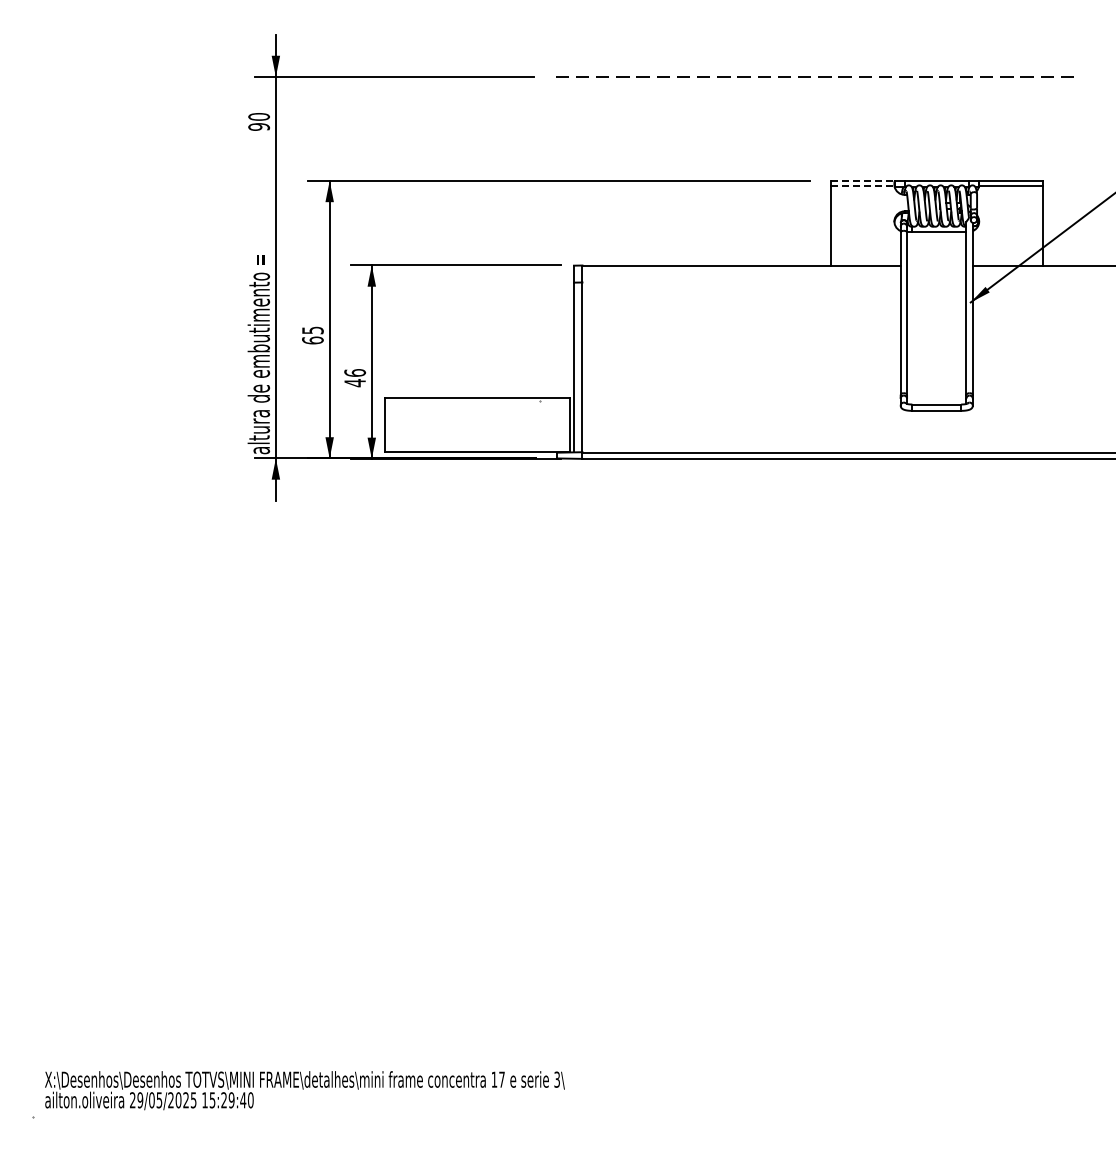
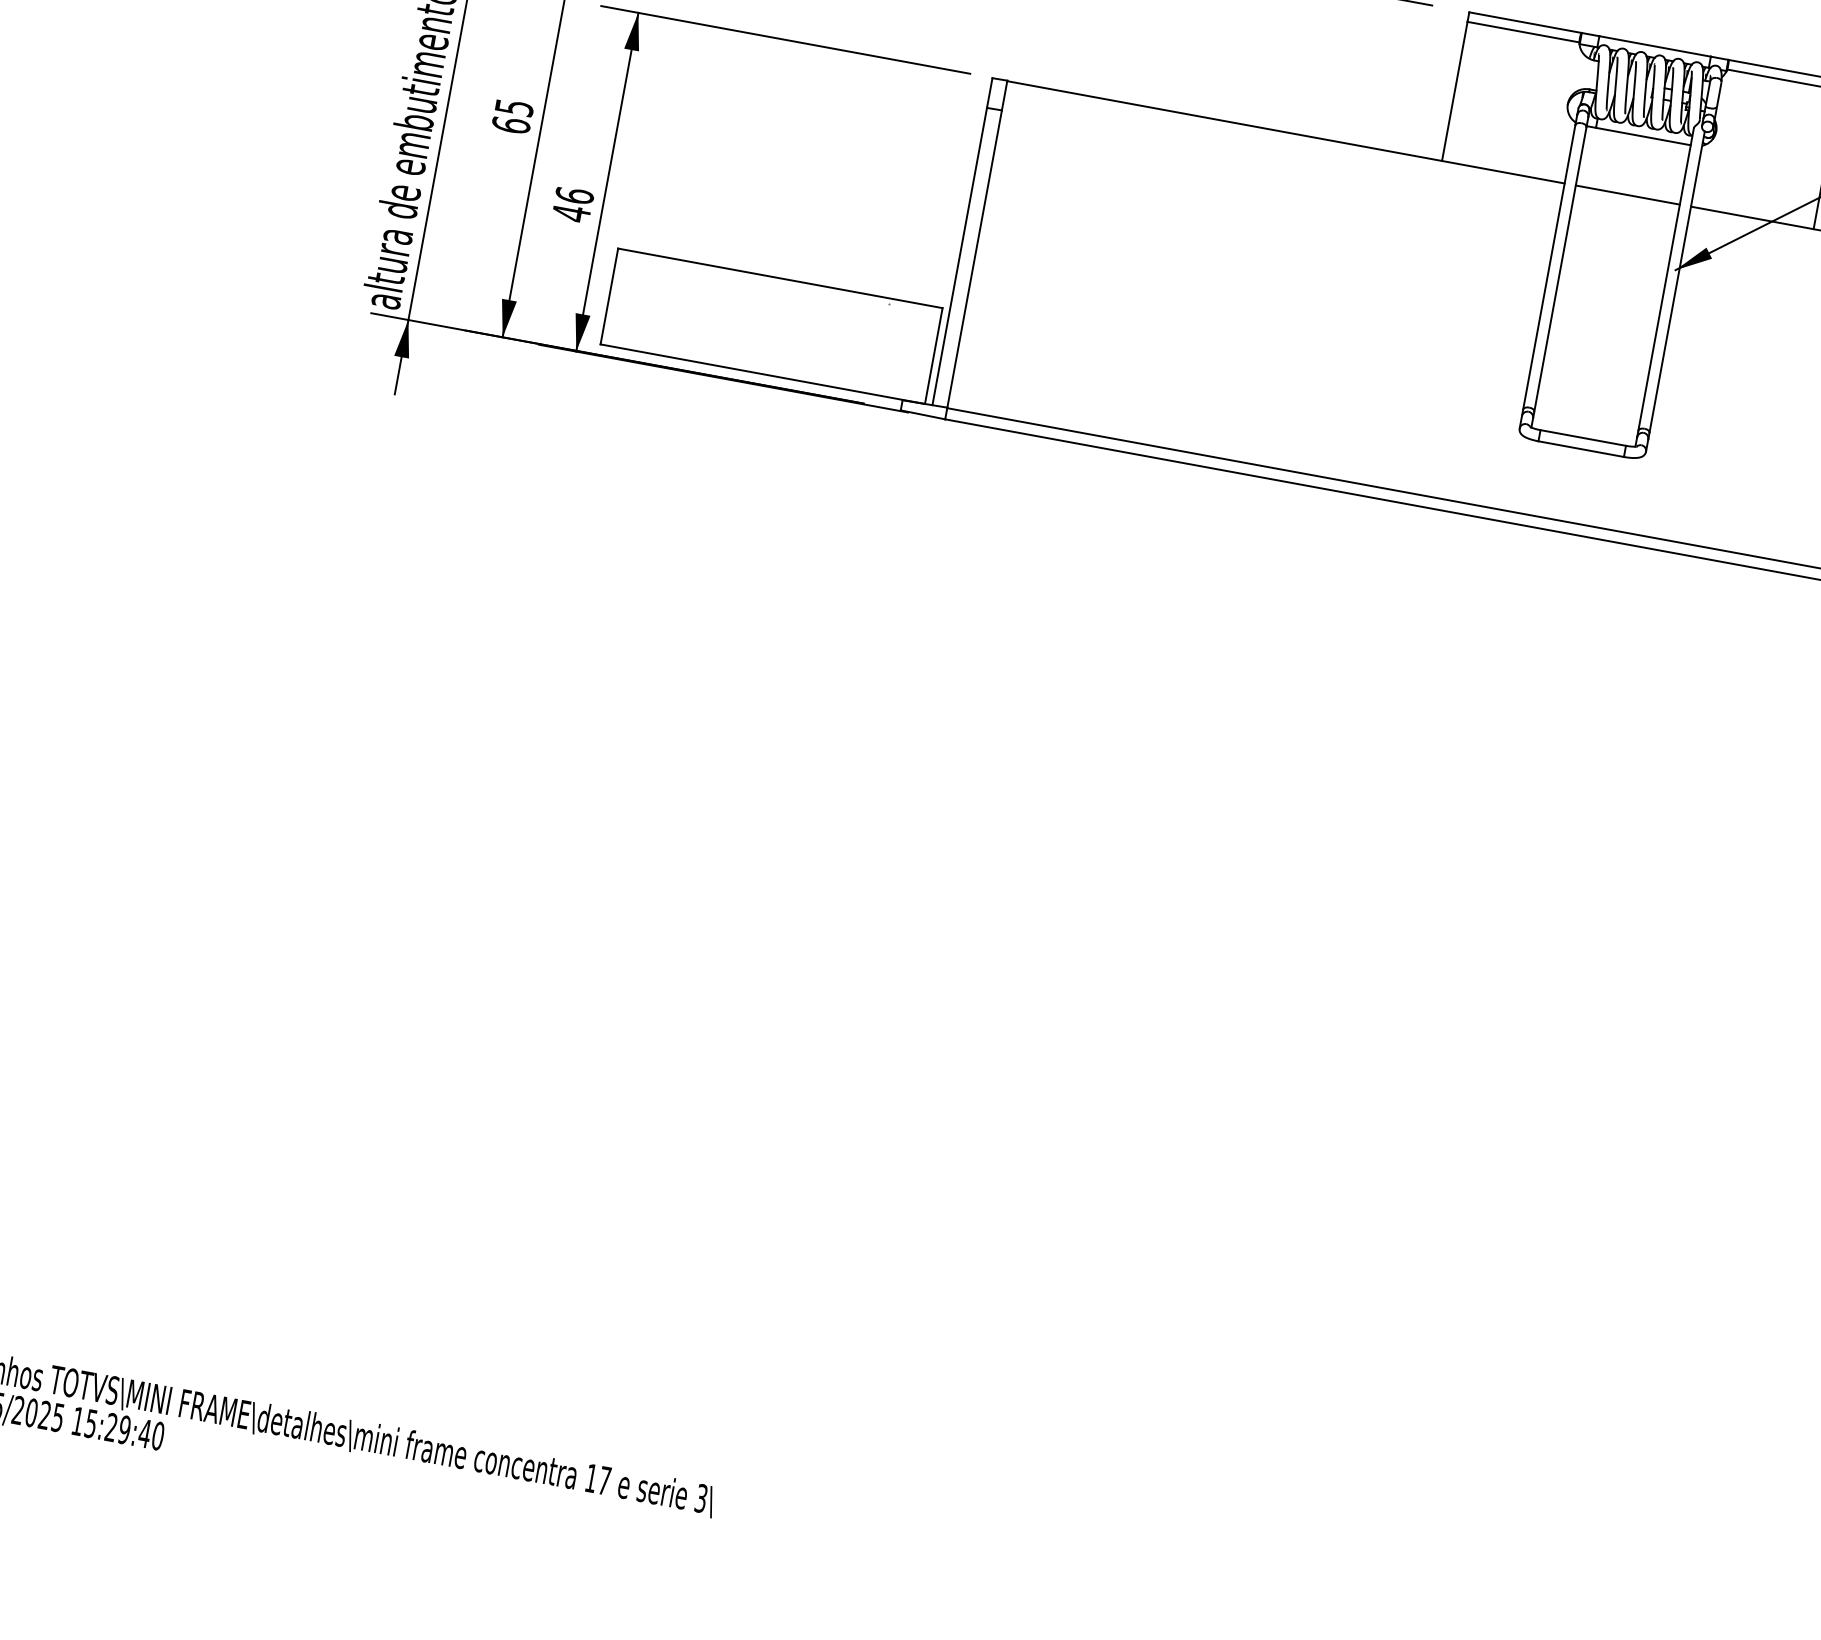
line: (863, 180) -> (1526, 22), dashed -> solid
line: (862, 186) -> (1523, 32), dashed -> solid
line: (936, 265) -> (1627, 194), added

